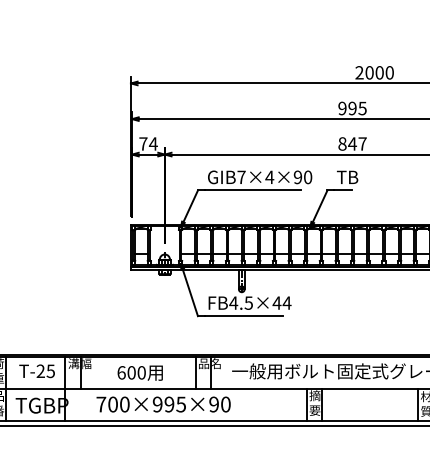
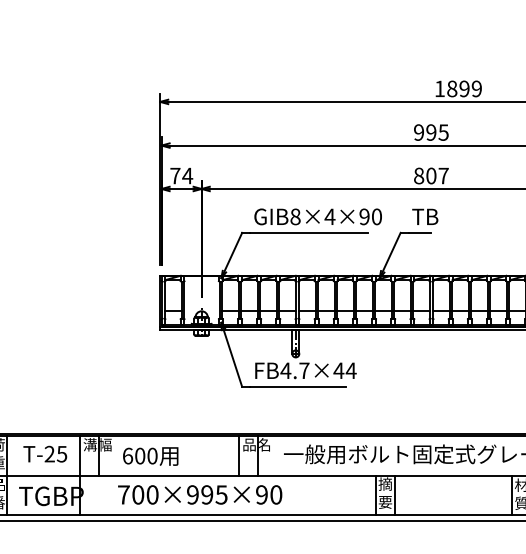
text: (374, 72) -> (458, 88), 2000 -> 1899
text: (352, 143) -> (431, 175), 847 -> 807
text: (241, 177) -> (295, 217), GIB7×4×90 -> GIB8×4×90
text: (248, 302) -> (304, 370), FB4.5×44 -> FB4.7×44
text: (139, 372) -> (149, 455), moved

